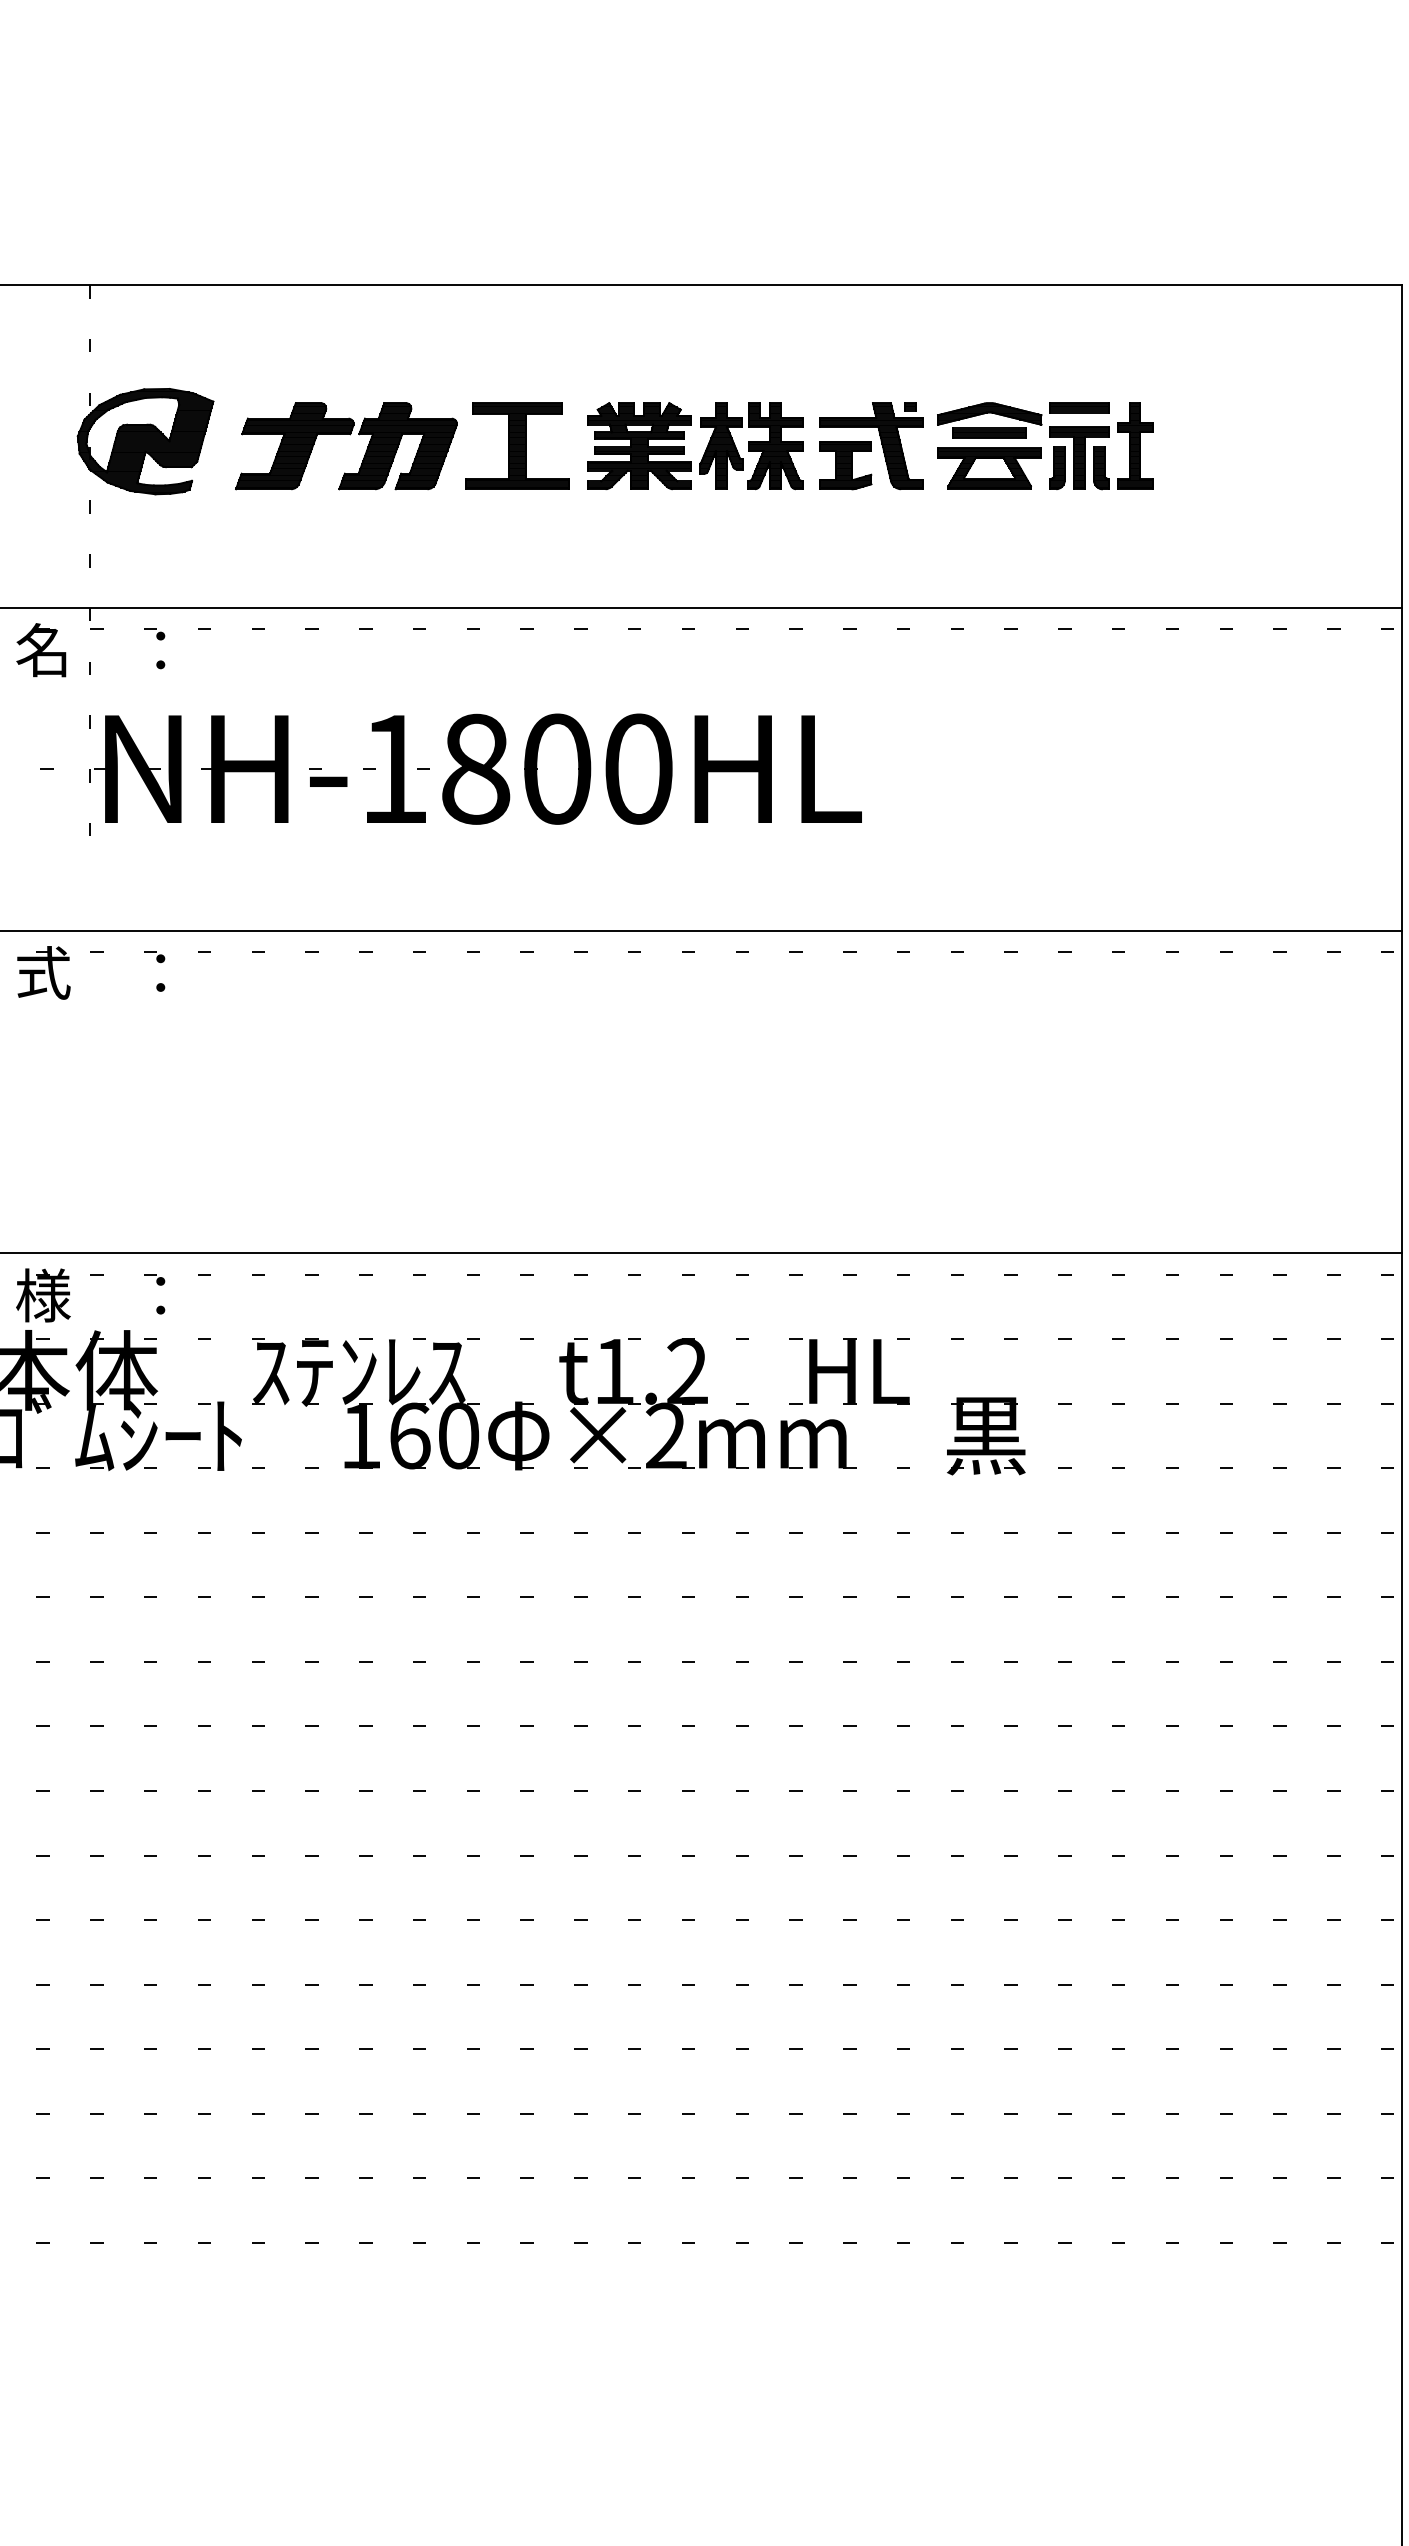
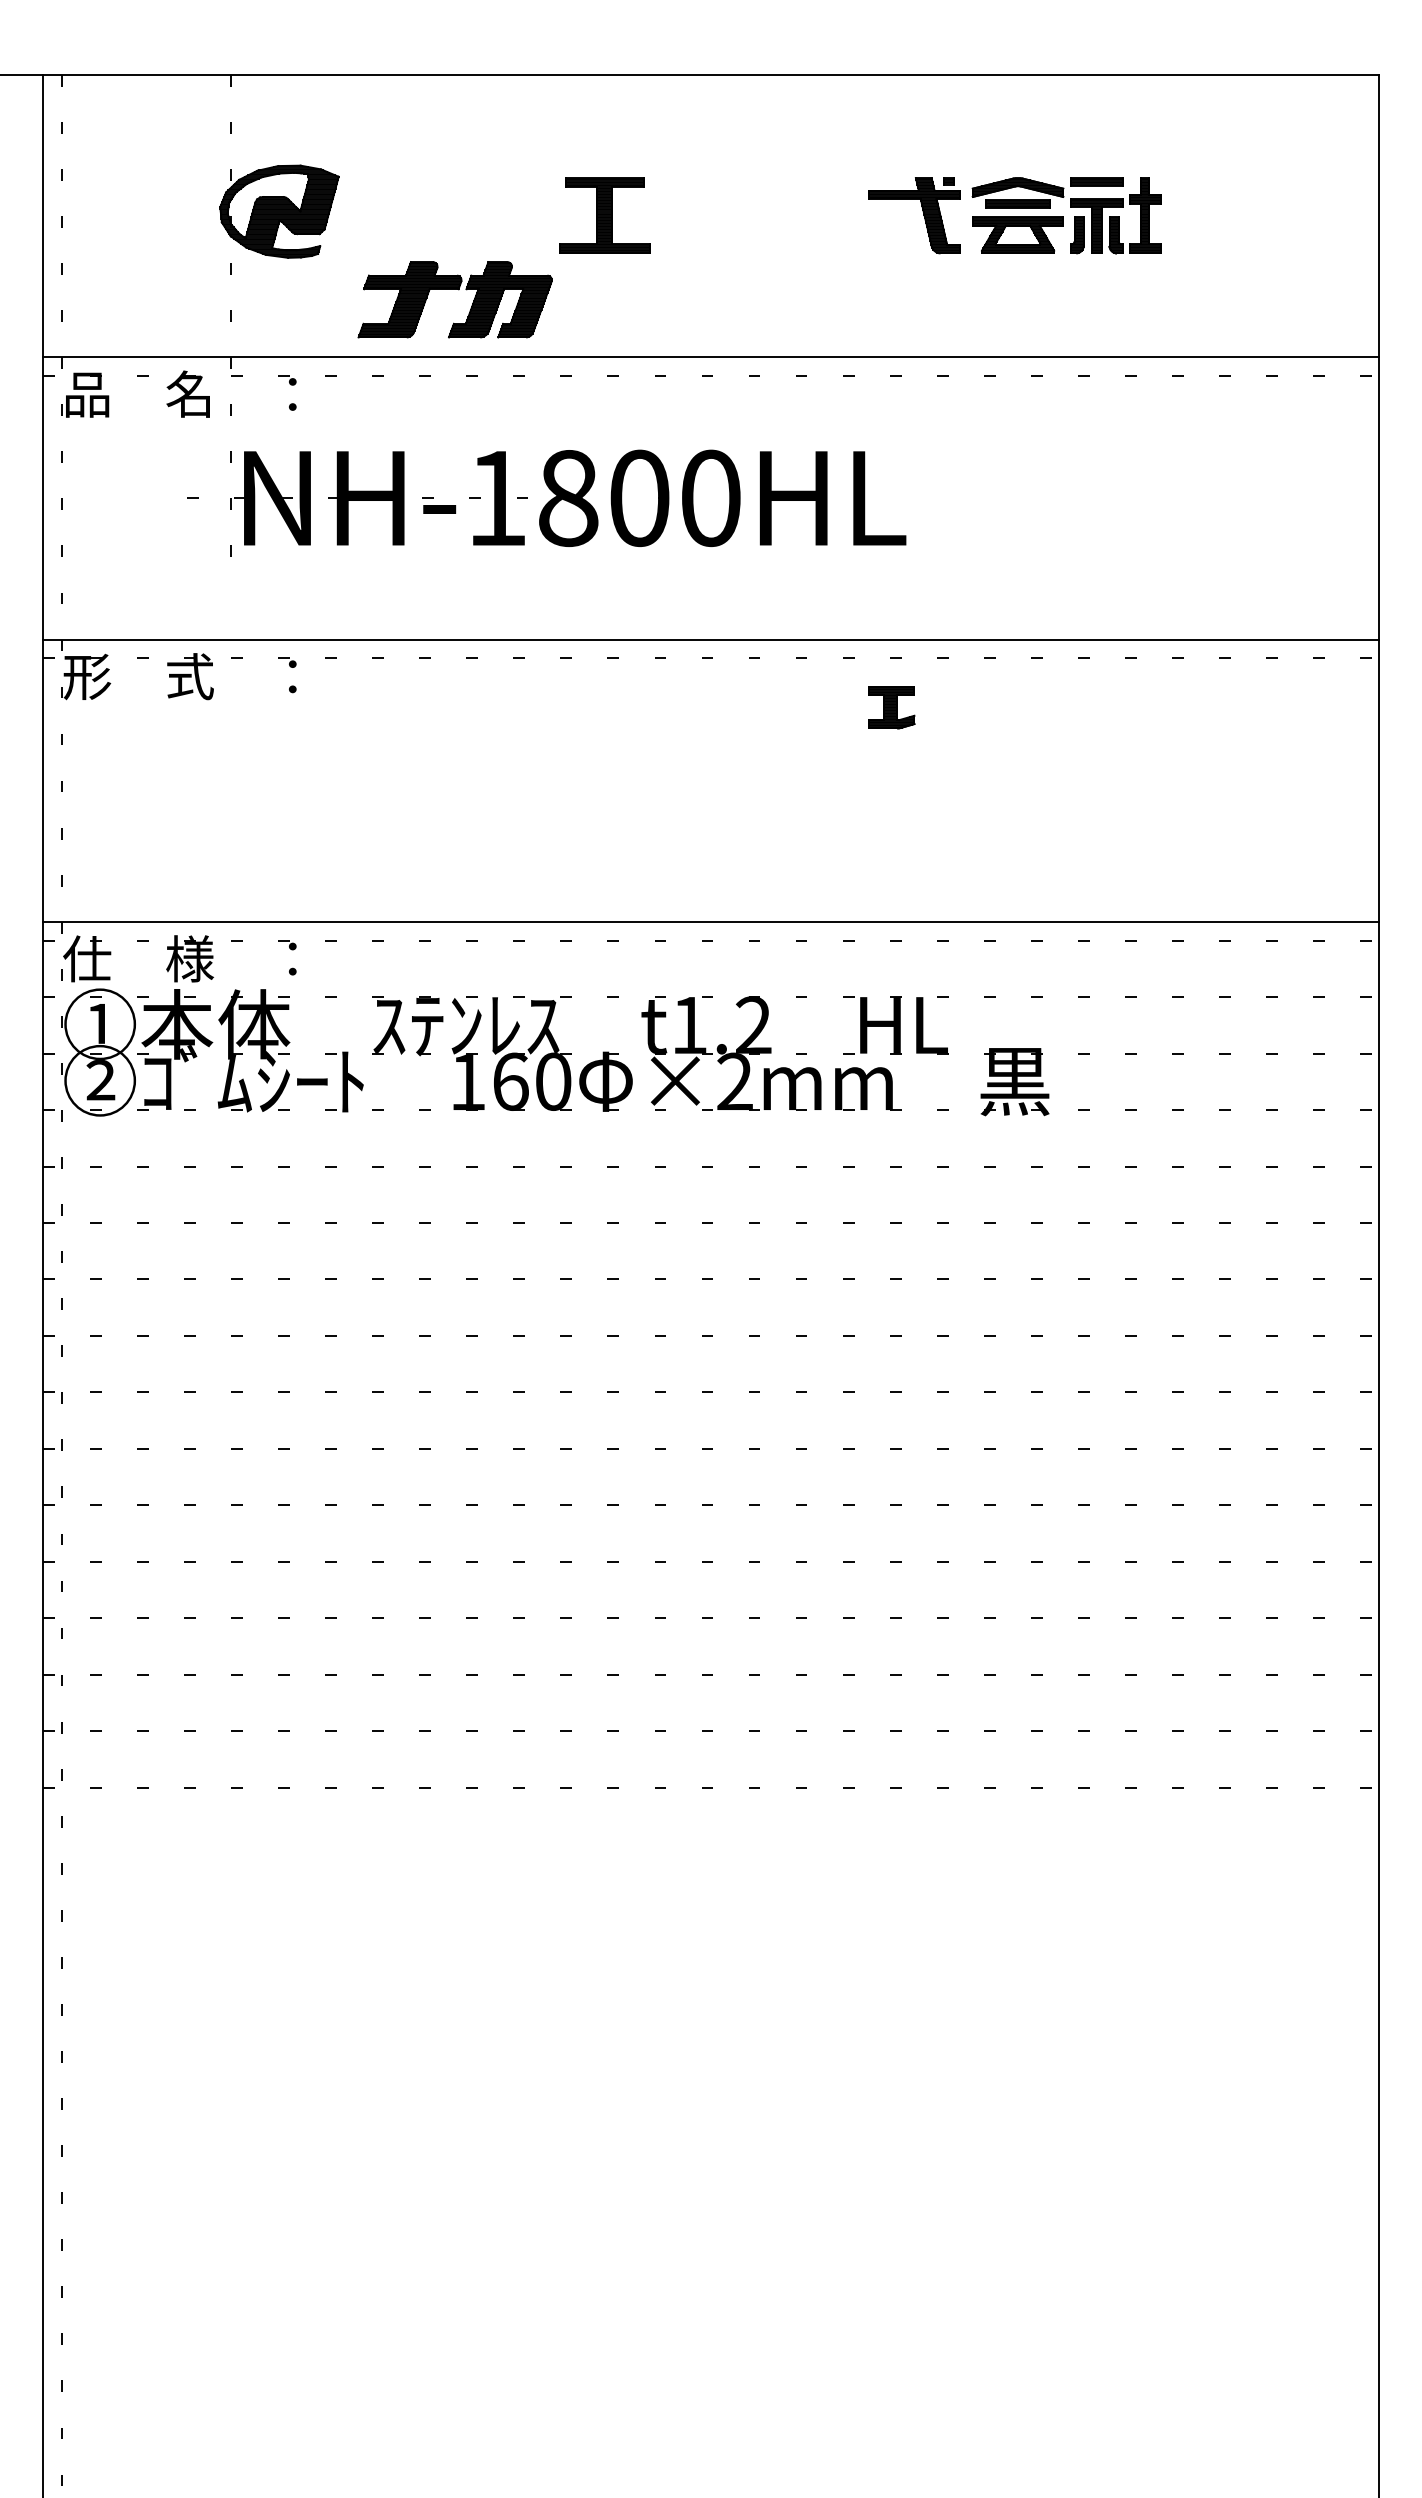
part: (350, 435) -> (458, 290), moved
part: (685, 447) -> (751, 216), removed
part: (845, 465) -> (891, 707), moved

